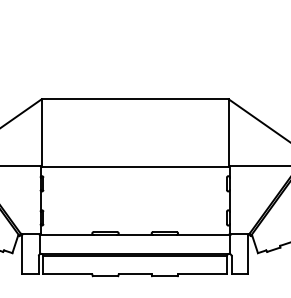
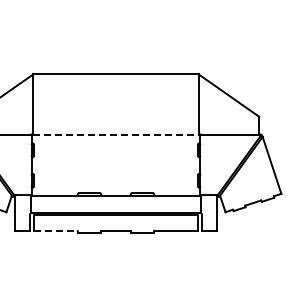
line: (135, 167) -> (116, 135), solid -> dashed
line: (67, 274) -> (55, 231), solid -> dashed

